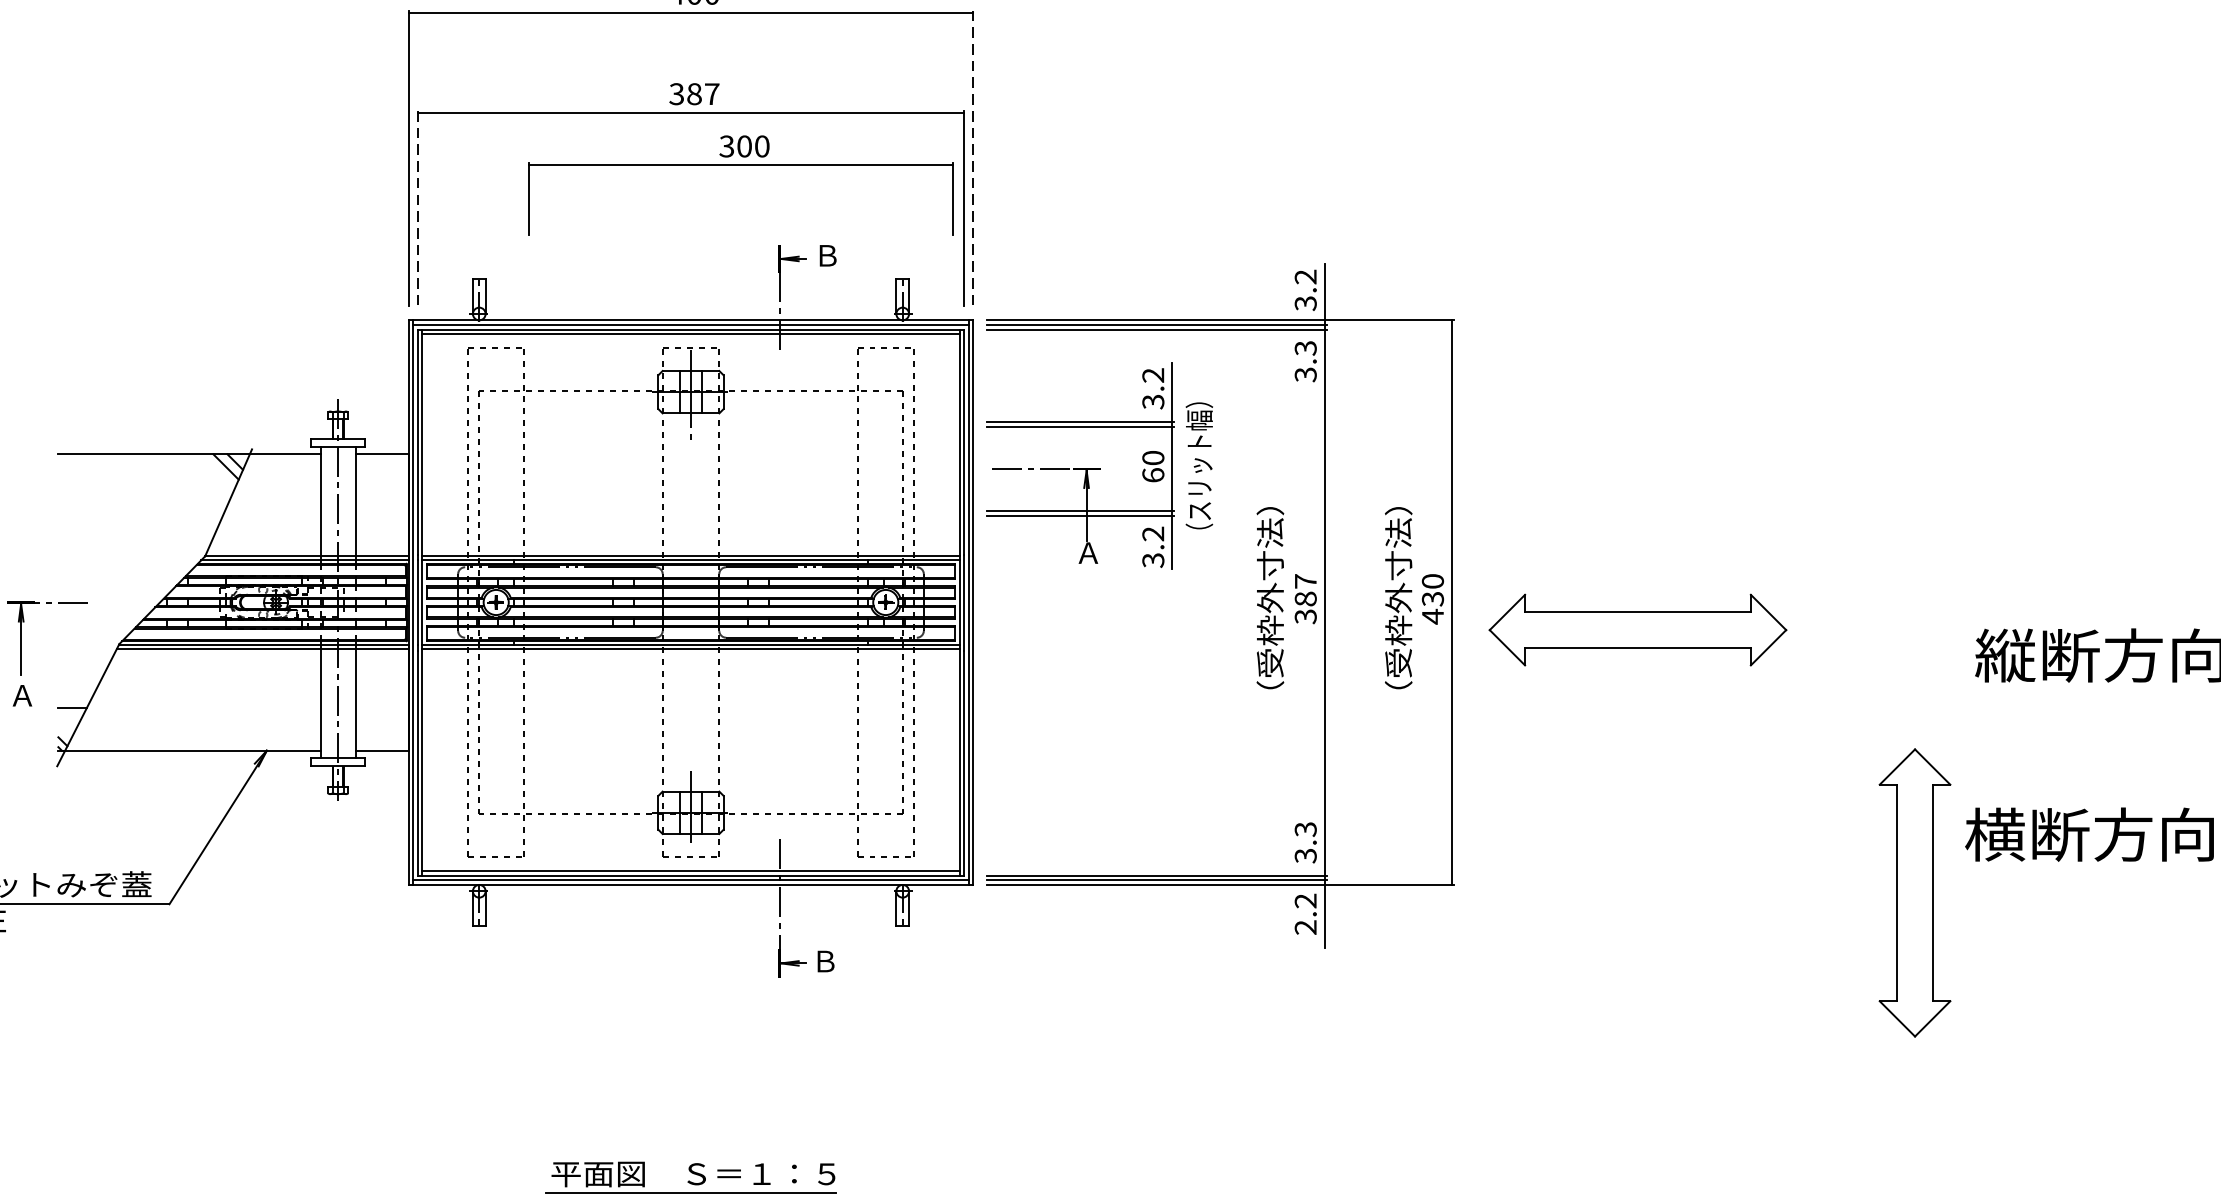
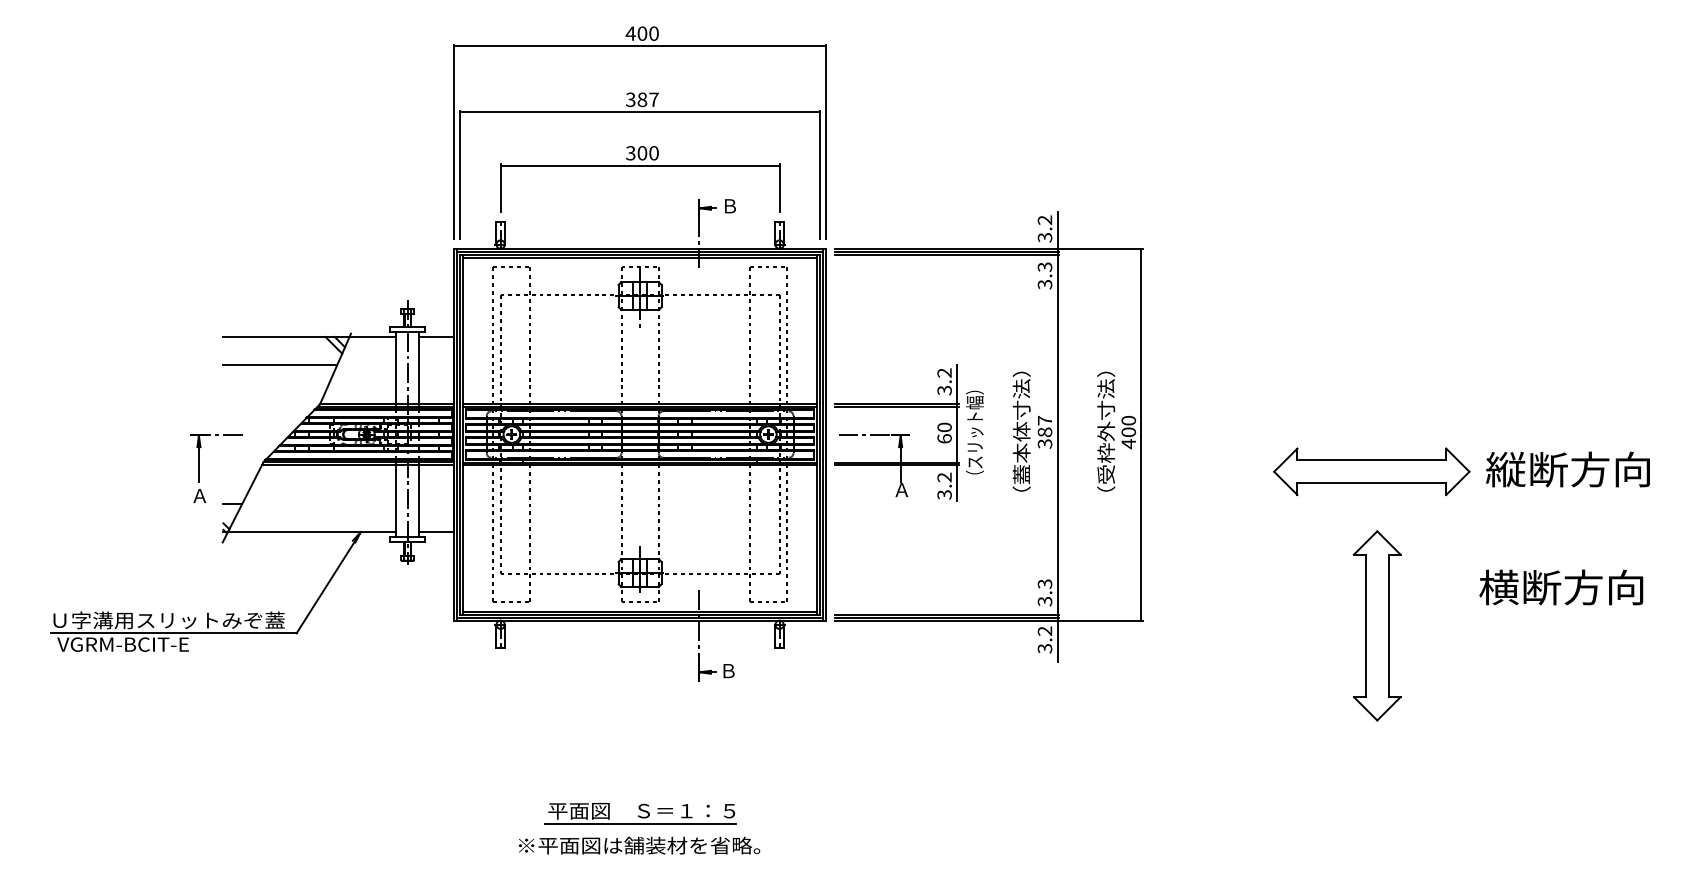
line: (973, 159) -> (826, 142), dashed -> solid
part: (741, 166) -> (640, 166), moved
line: (418, 209) -> (460, 175), dashed -> solid
part: (1098, 465) -> (908, 432), moved
line: (144, 496) -> (280, 364), added
text: (1432, 599) -> (1128, 432), 430 -> 400
text: (1270, 629) -> (1021, 452), （受枠外寸法） -> （蓋本体寸法）
part: (1637, 629) -> (1371, 471), moved
part: (1915, 892) -> (1377, 625), moved
text: (1306, 927) -> (1045, 648), 2.2 -> 3.2

